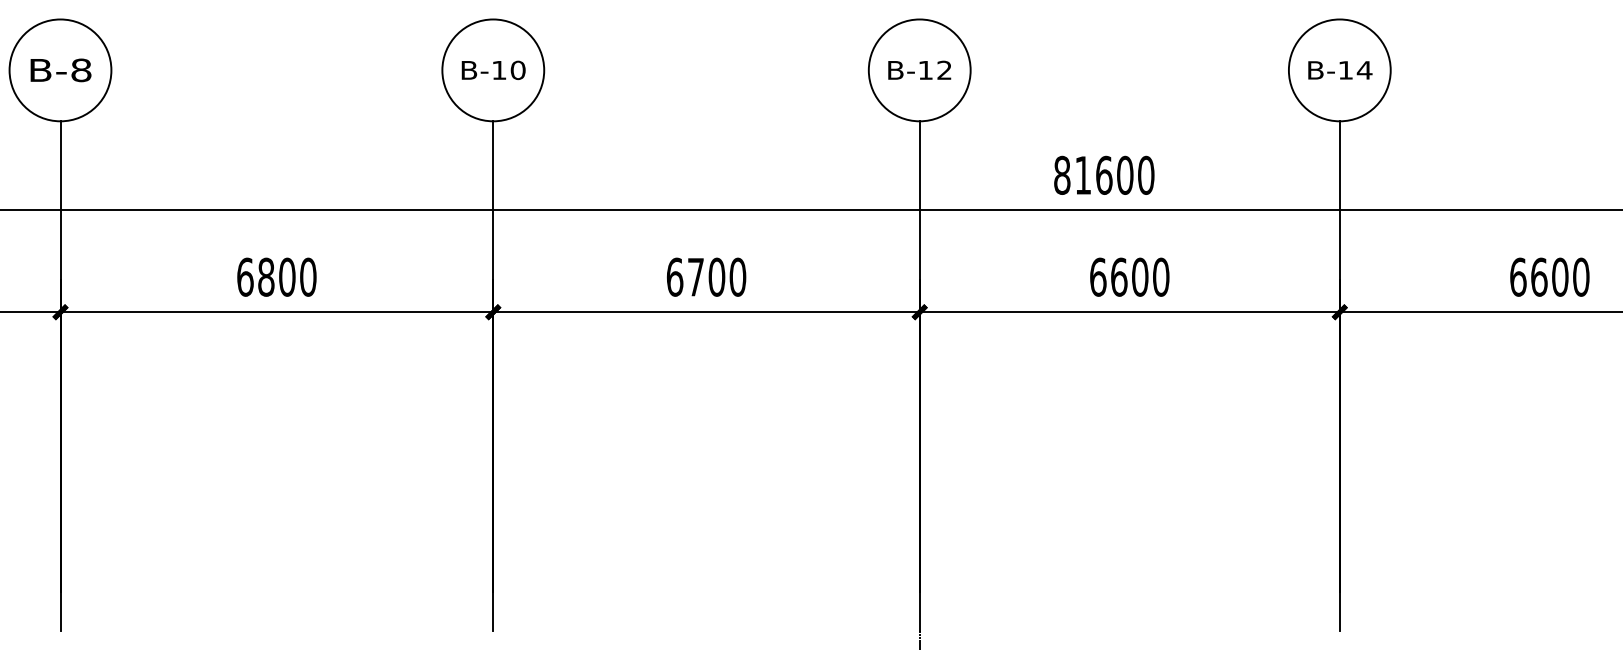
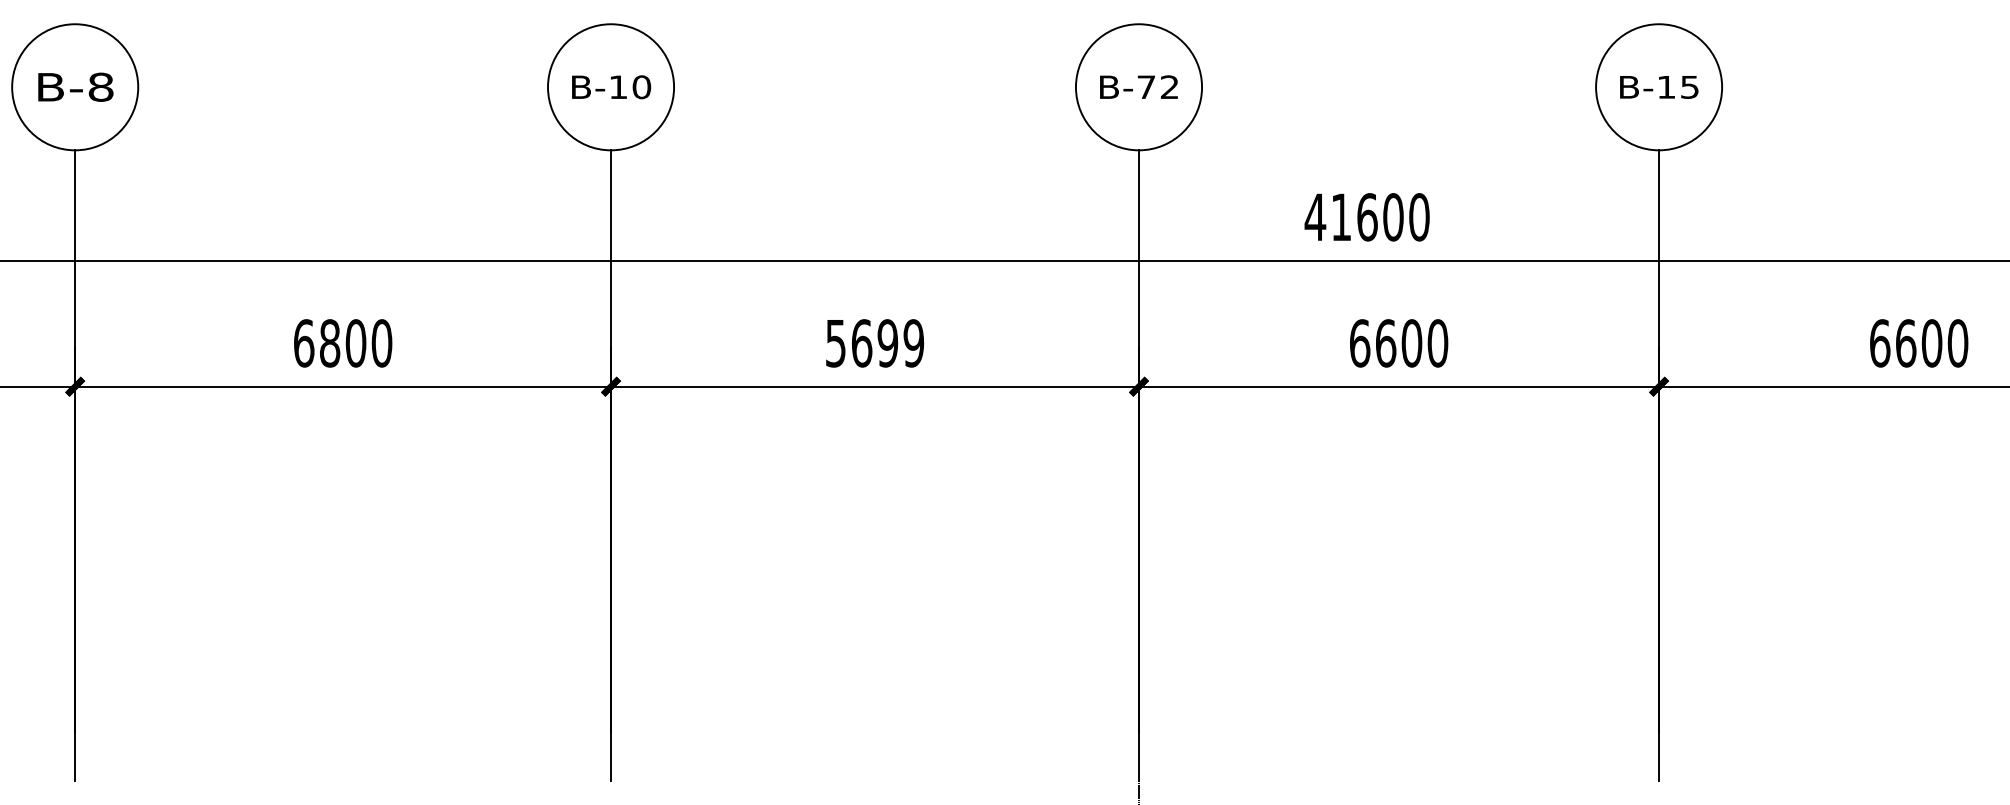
text: (925, 69) -> (1146, 86), B-12 -> B-72
text: (1364, 70) -> (1689, 87), B-14 -> B-15
text: (1062, 175) -> (1315, 217), 81600 -> 41600
text: (706, 277) -> (875, 343), 6700 -> 5699

